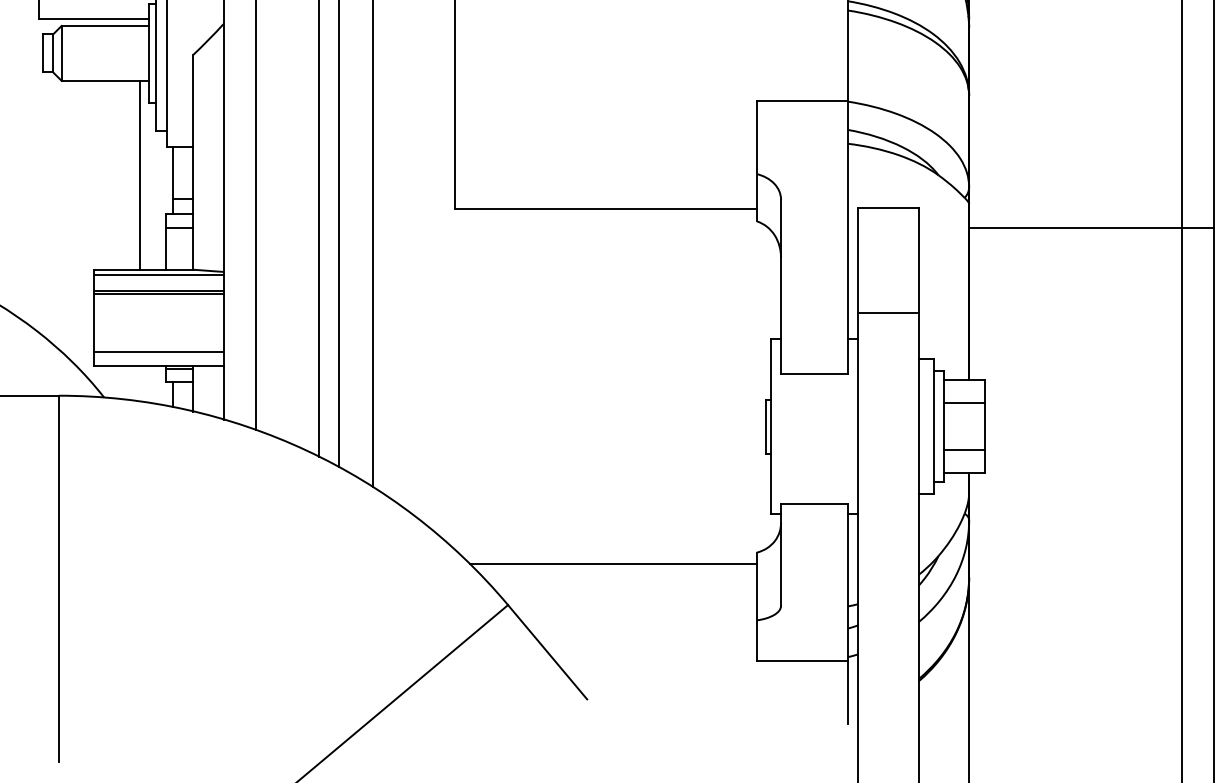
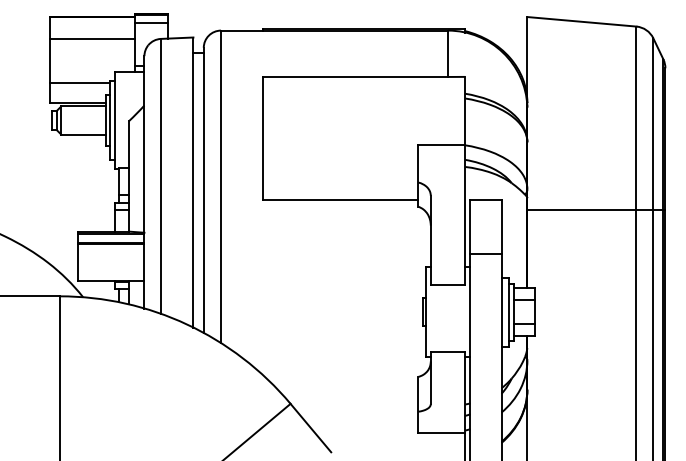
line: (139, 174) -> (101, 182), removed
line: (157, 351) -> (110, 273), removed
line: (613, 563) -> (344, 382), removed

